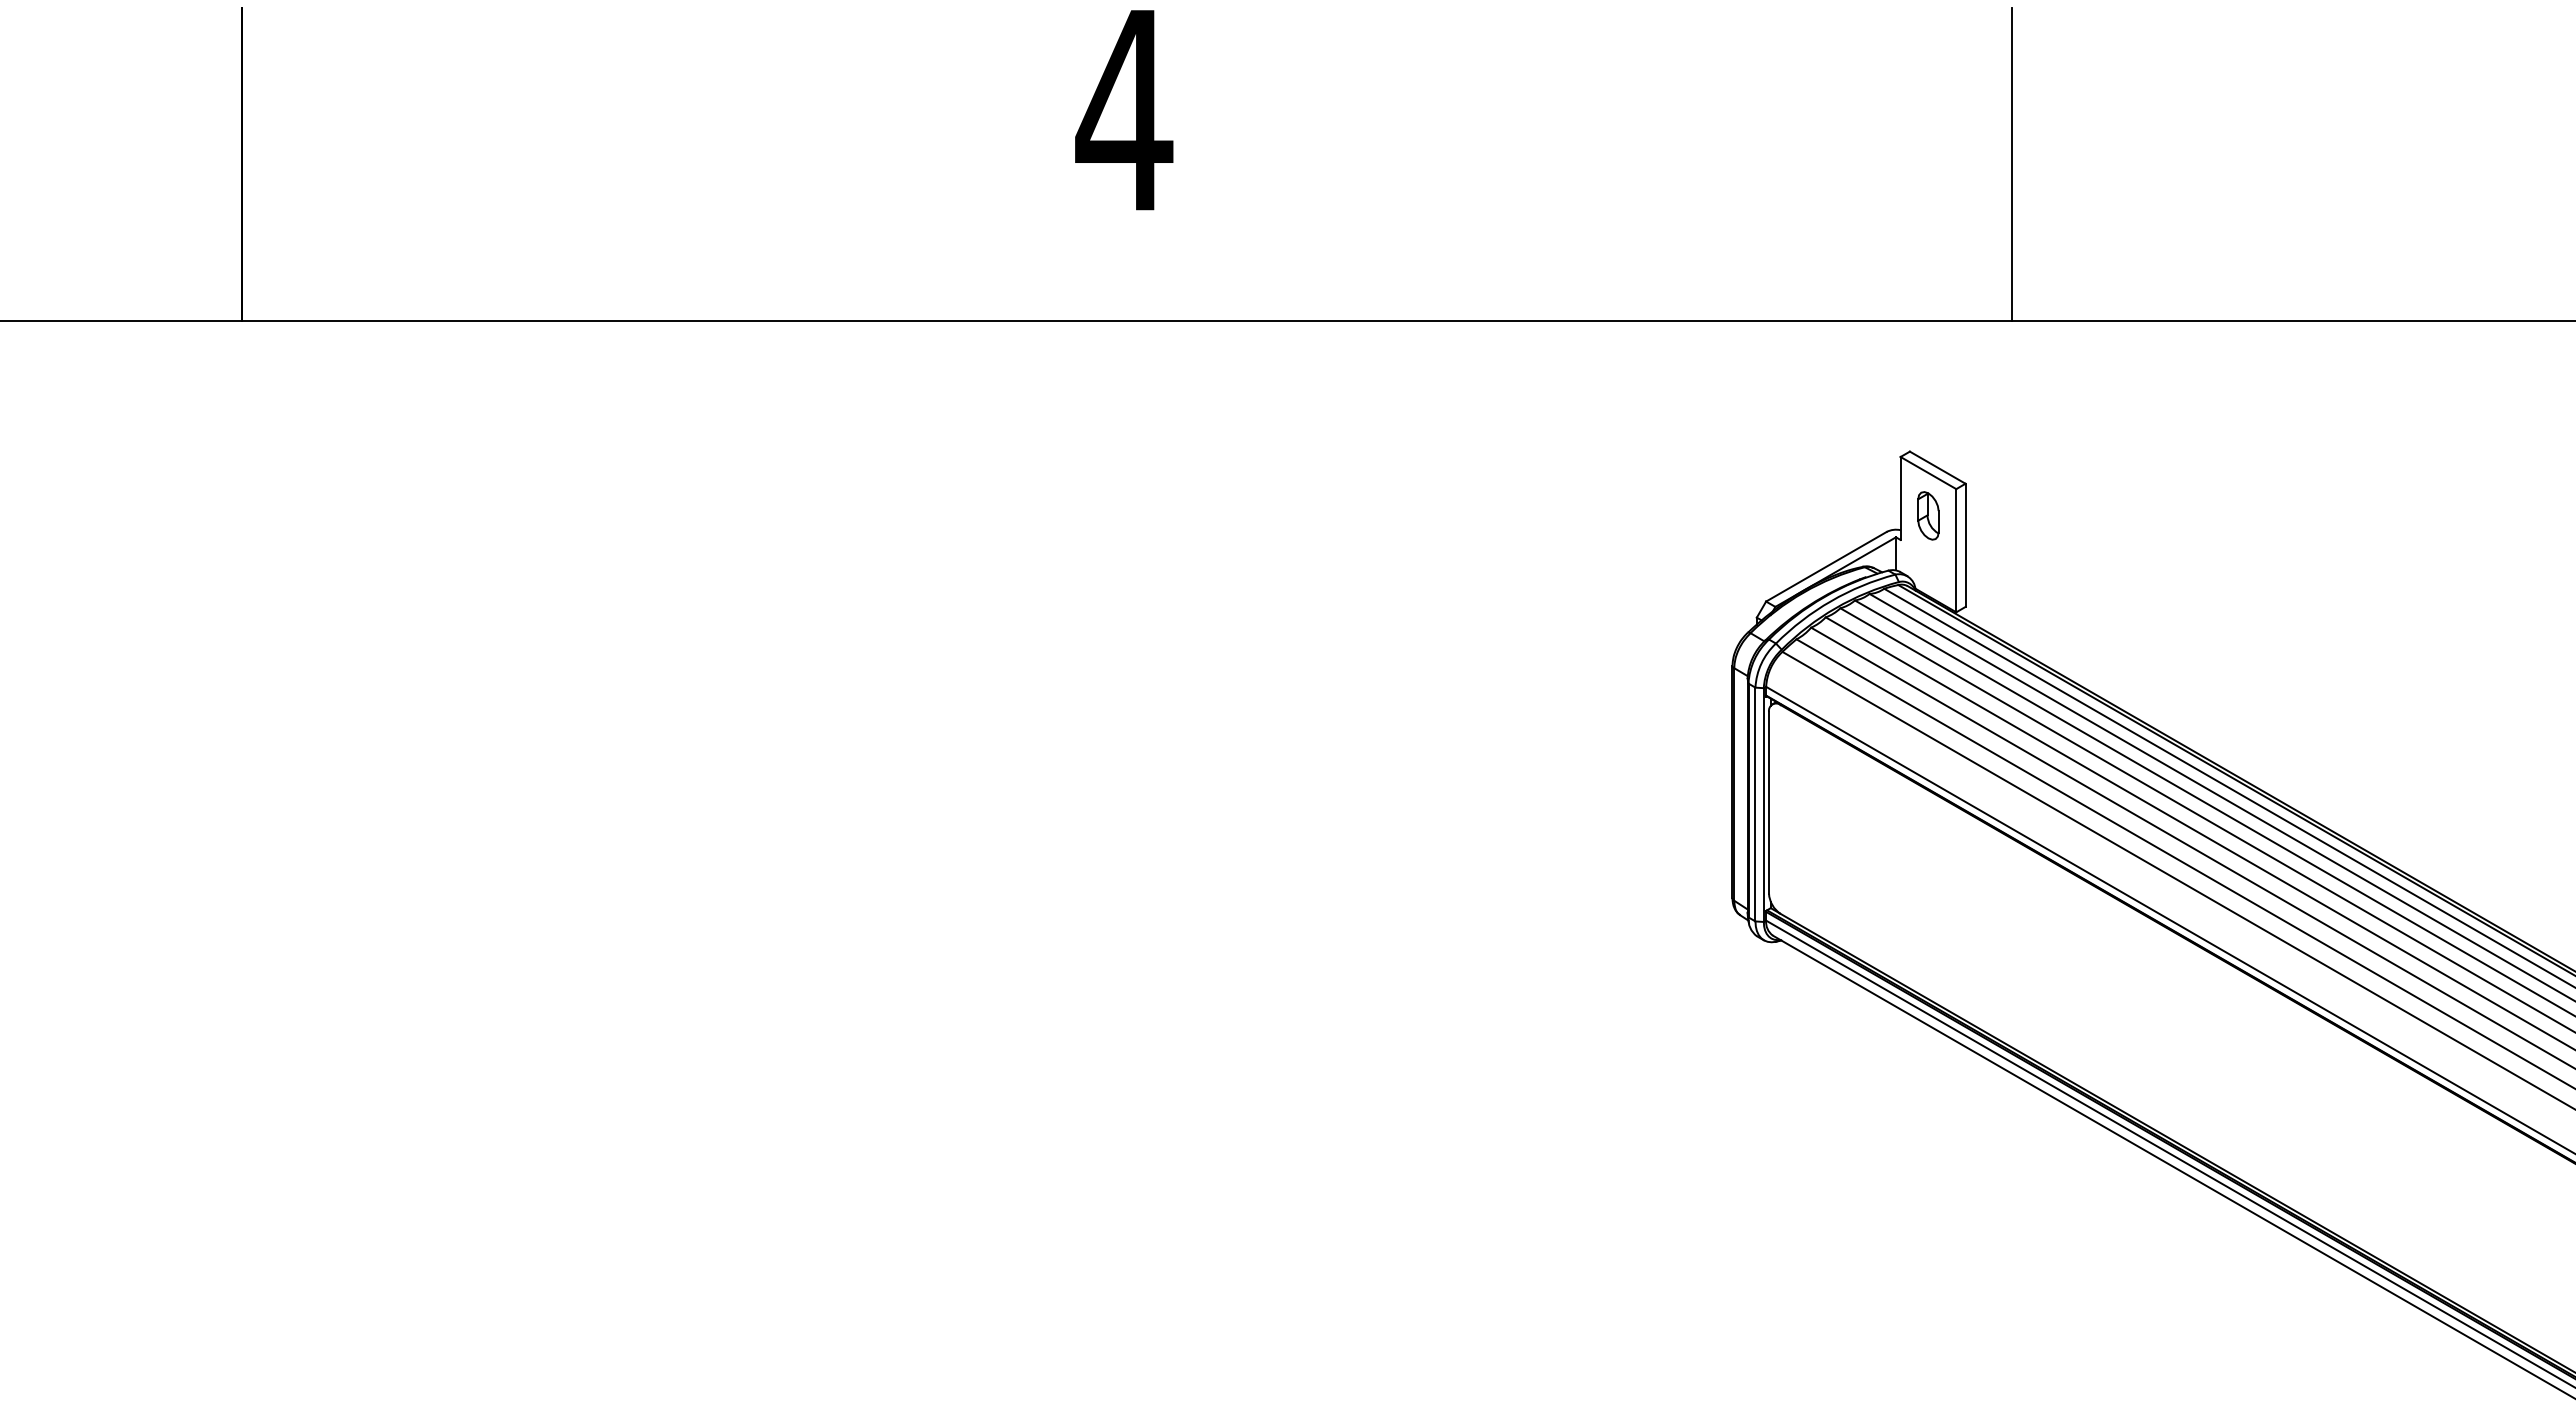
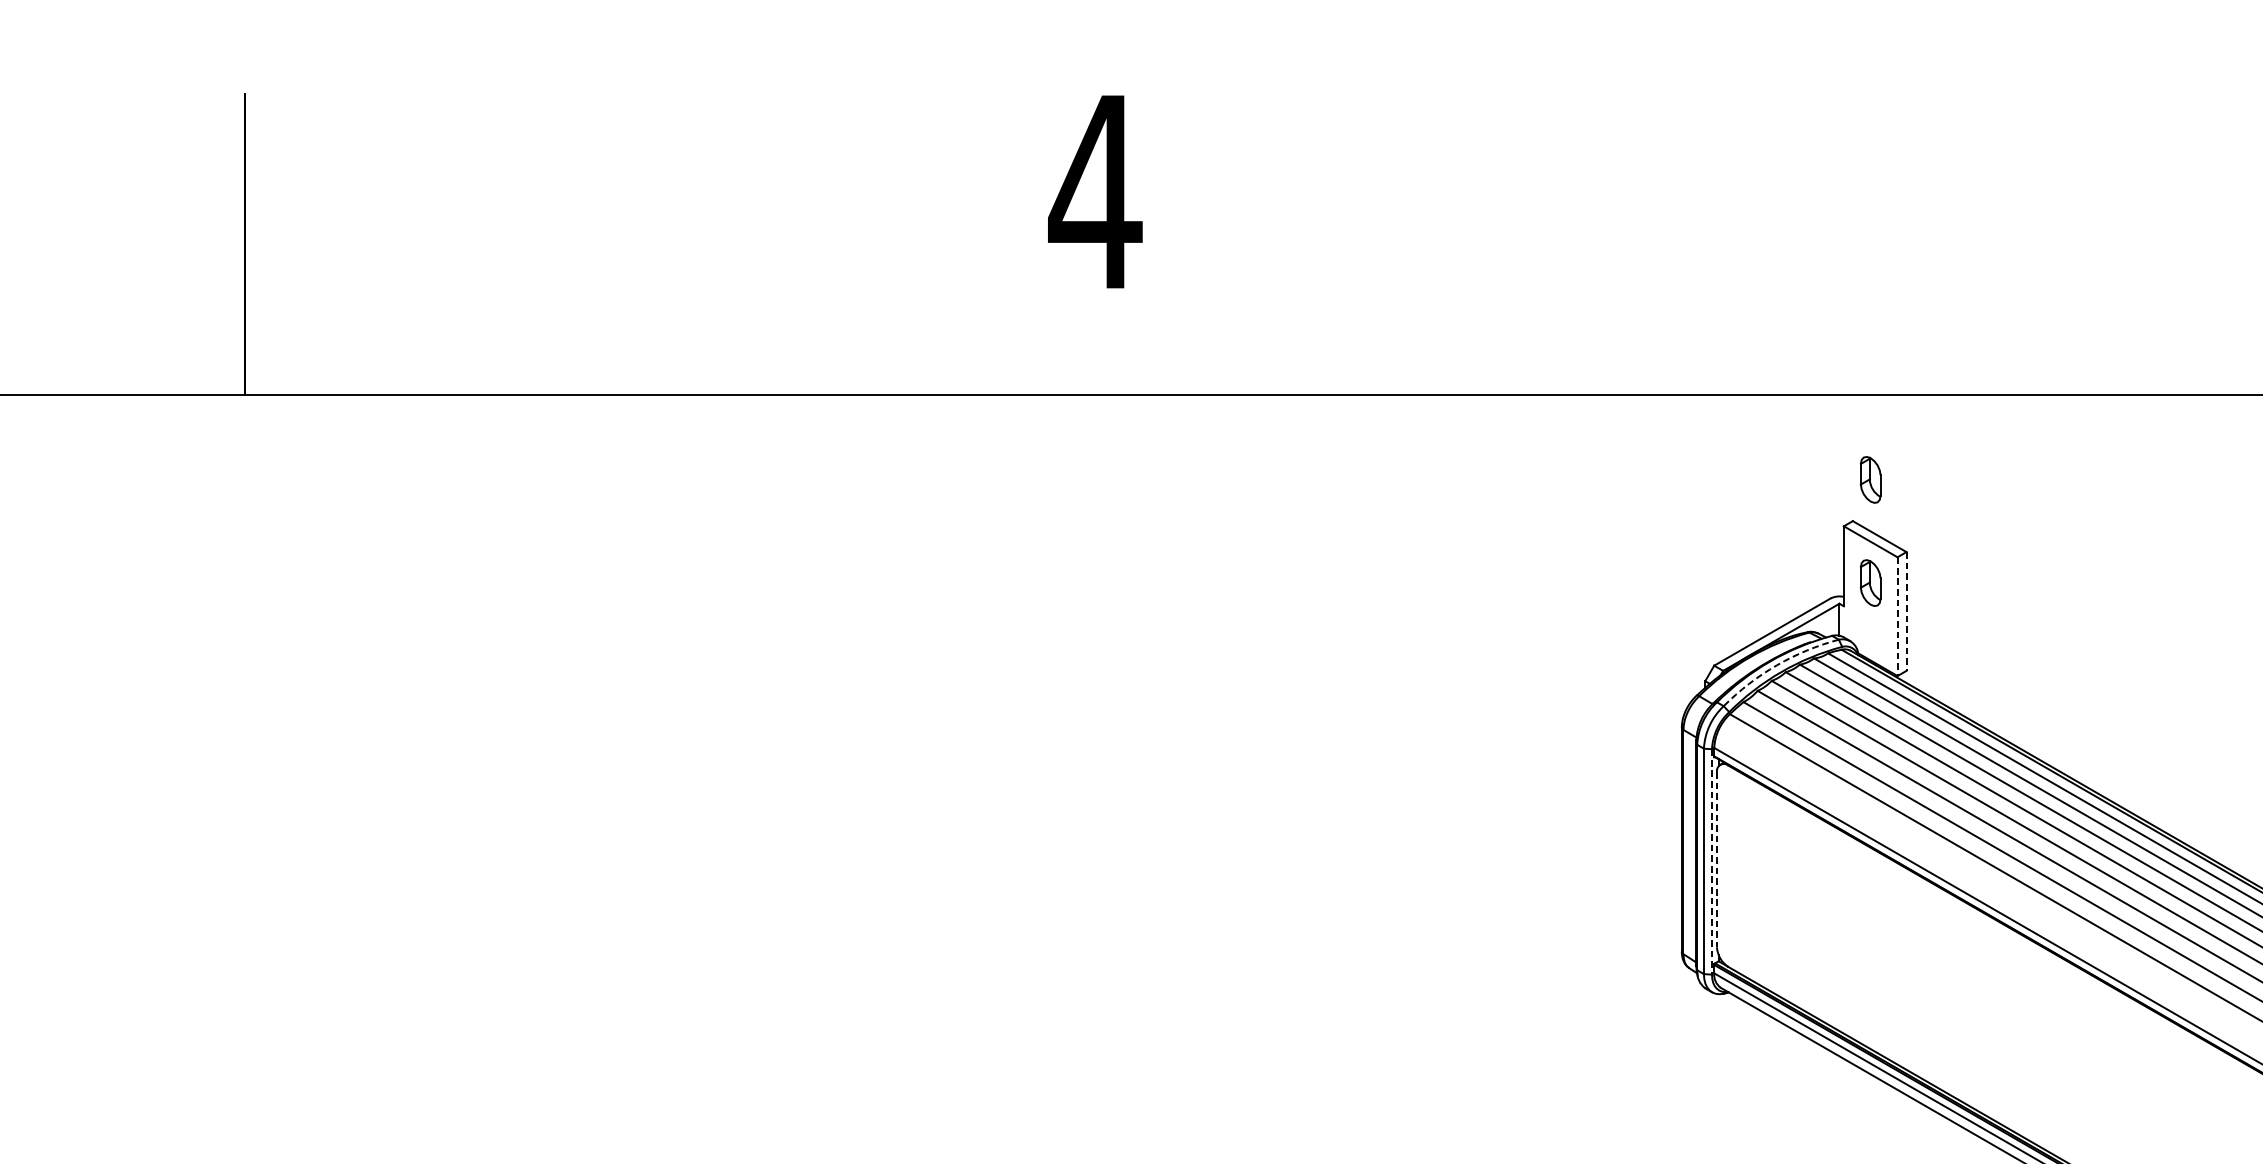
line: (2011, 164) -> (1950, 244), removed
part: (1928, 408) -> (1870, 479), added
line: (1965, 545) -> (1906, 611), solid -> dashed
line: (1956, 550) -> (1897, 616), solid -> dashed
arc: (1831, 601) -> (1777, 665), solid -> dashed
line: (1769, 802) -> (1717, 859), solid -> dashed
line: (1763, 805) -> (1711, 862), solid -> dashed

